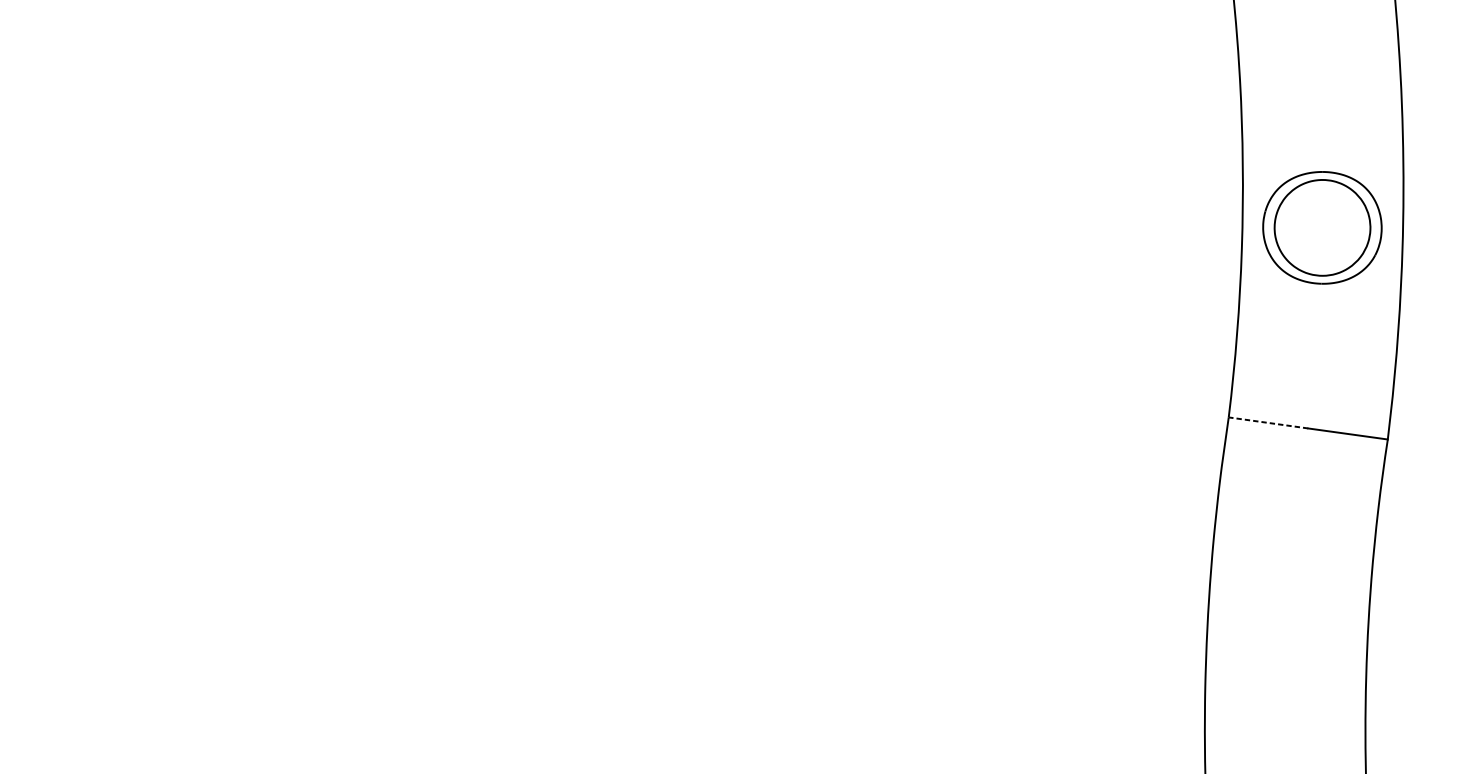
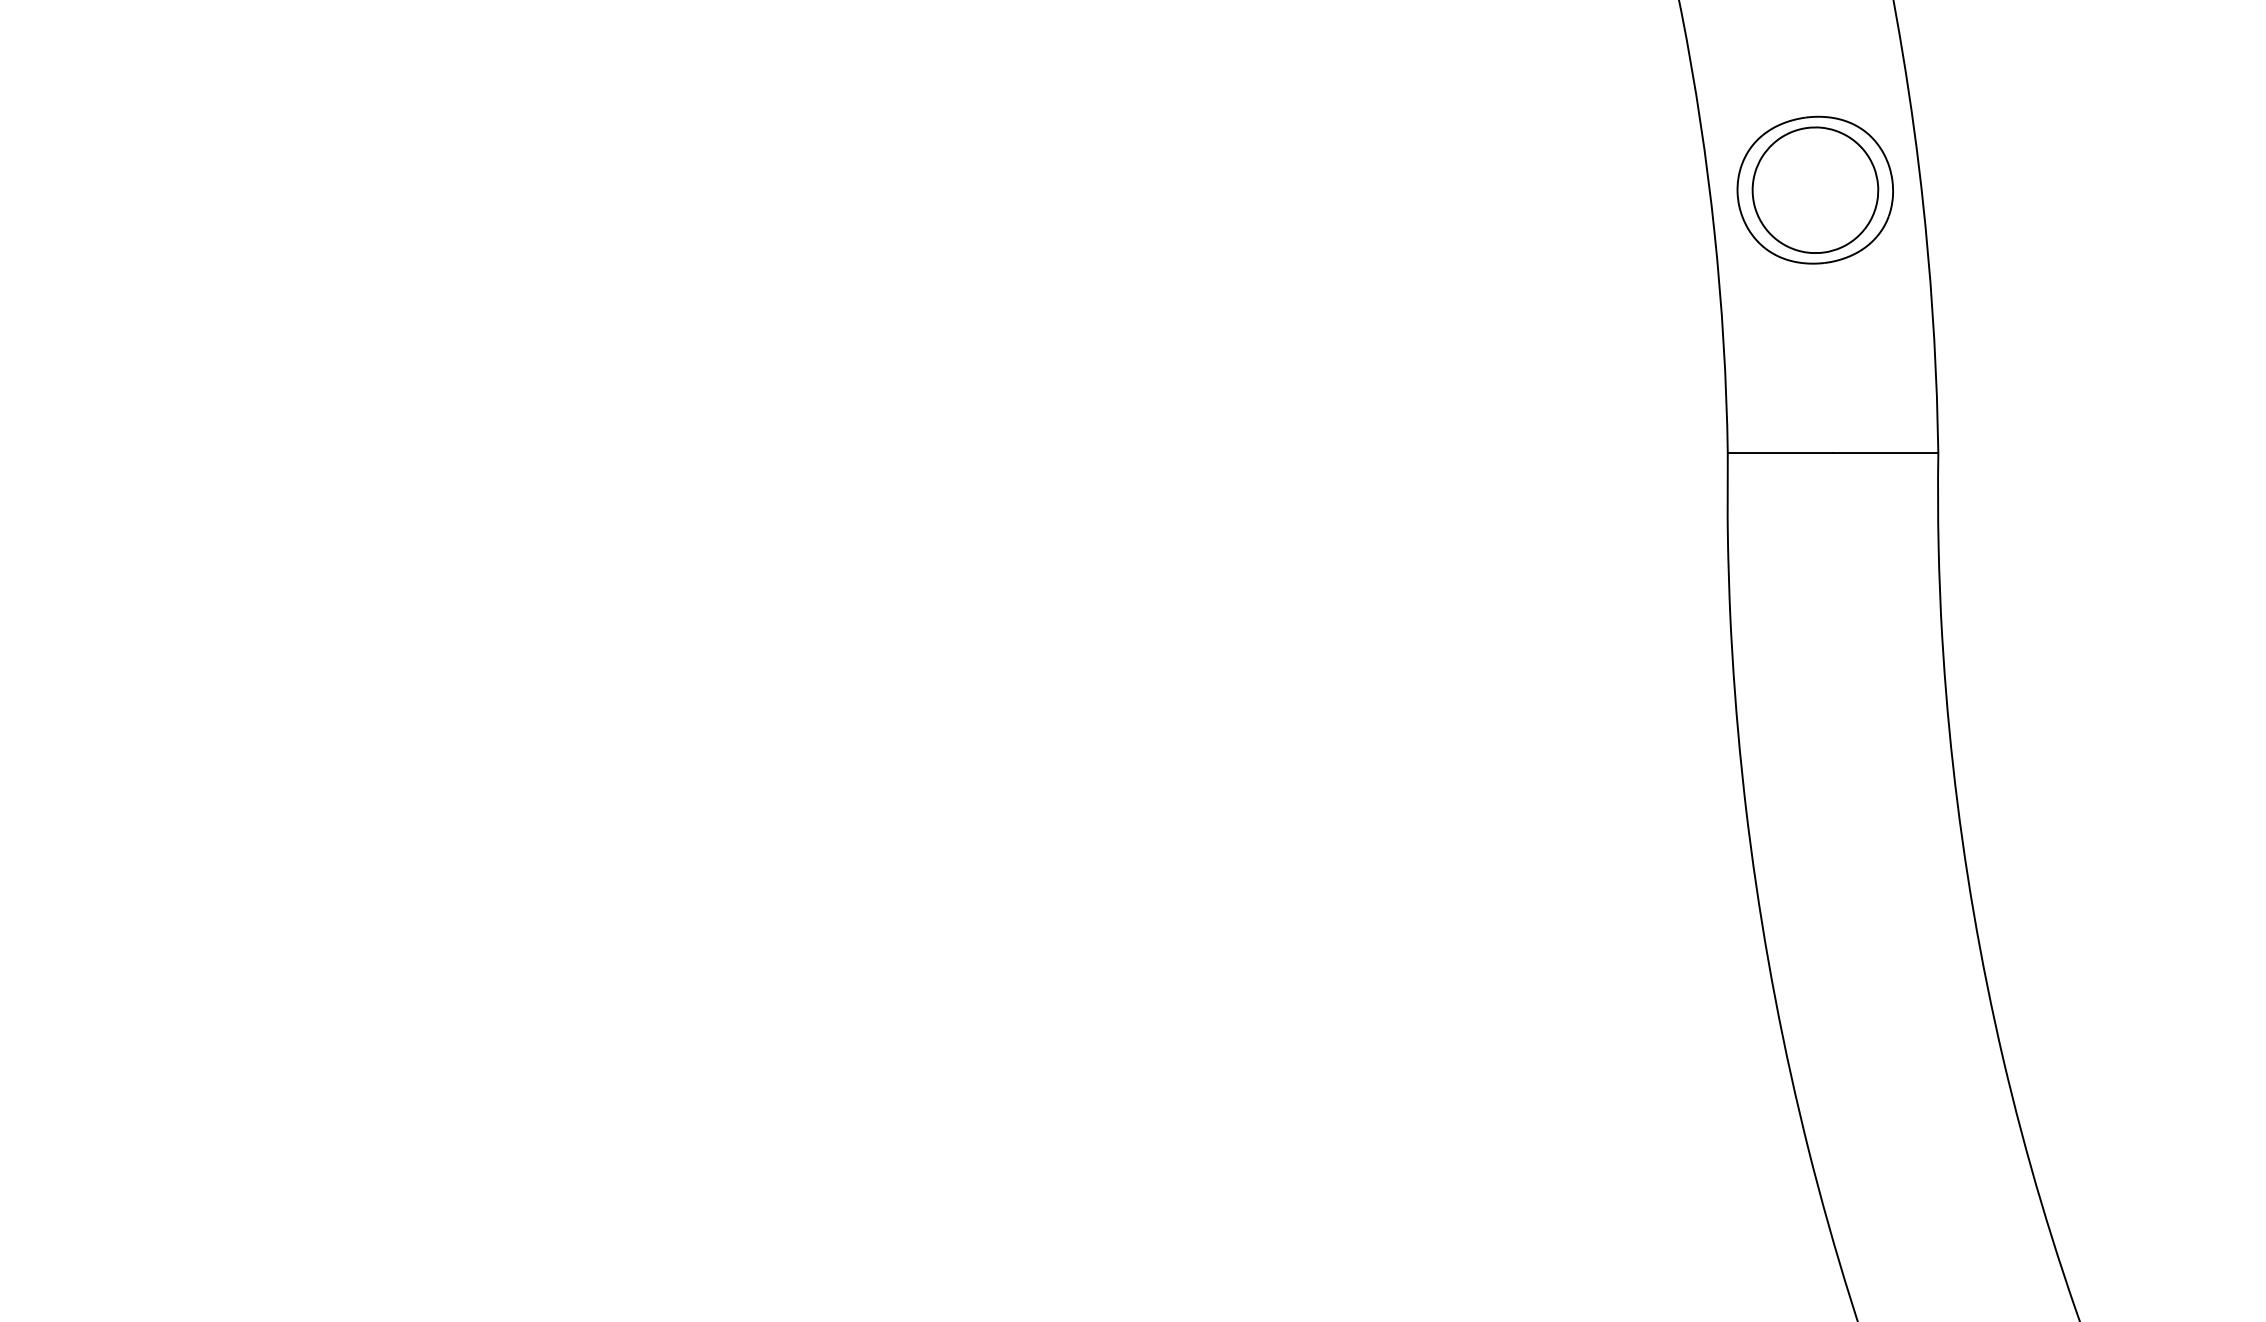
line: (1268, 423) -> (1780, 453), dashed -> solid

